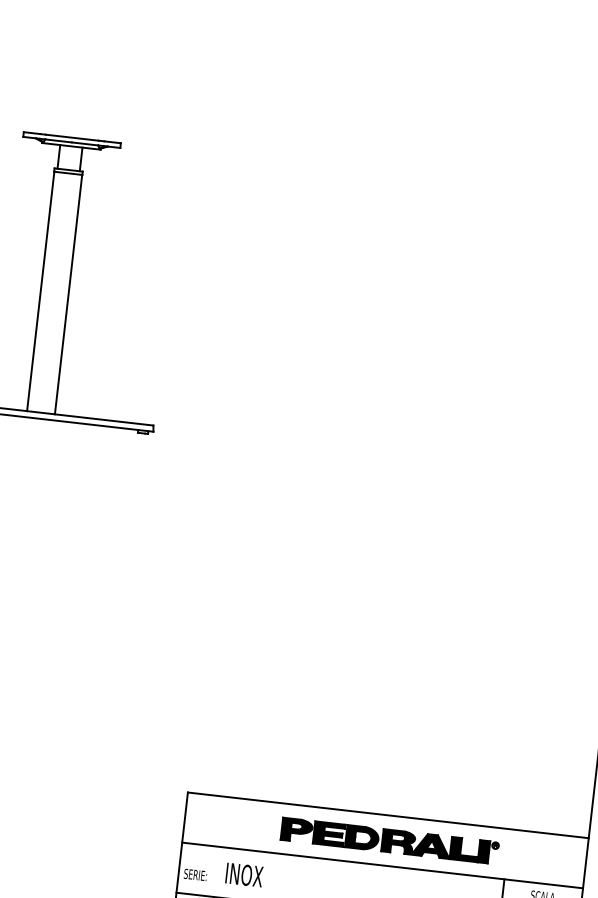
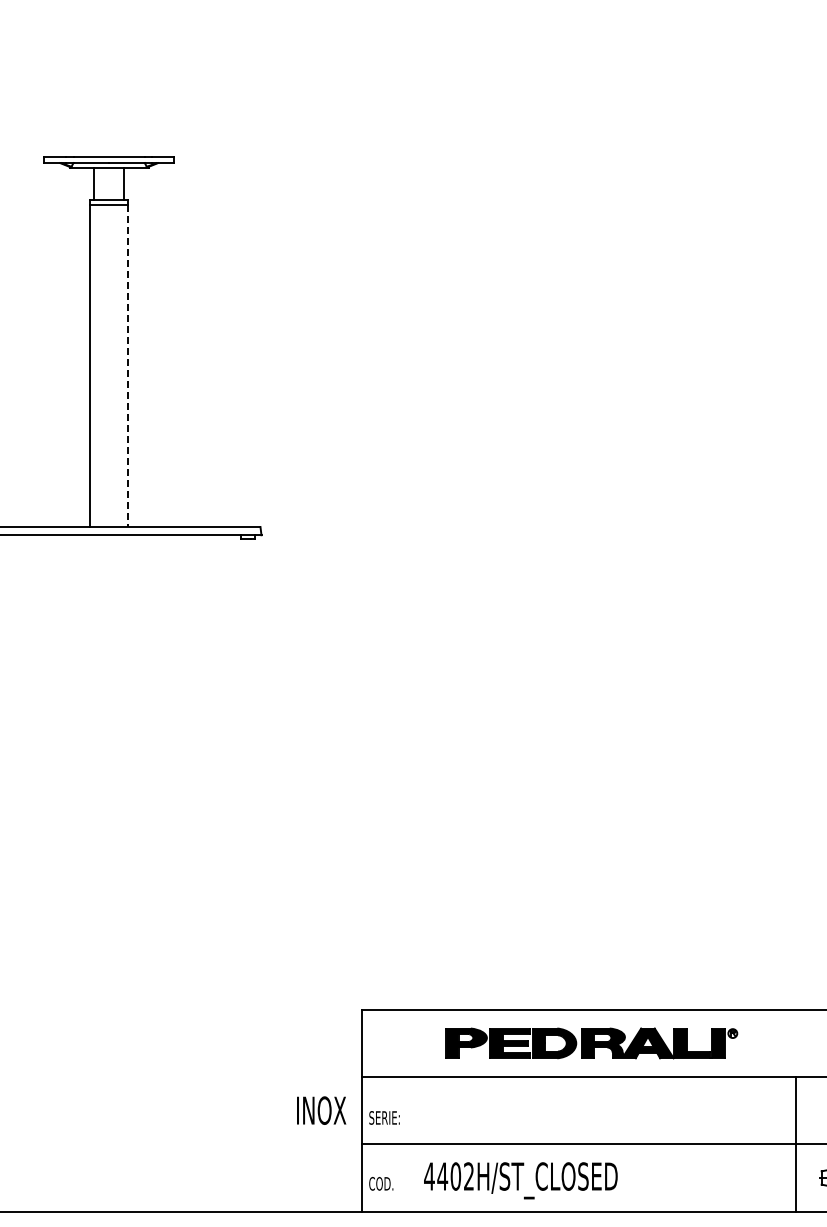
line: (68, 295) -> (127, 366), solid -> dashed
part: (389, 841) -> (591, 1043), moved
text: (244, 874) -> (321, 1110), moved

